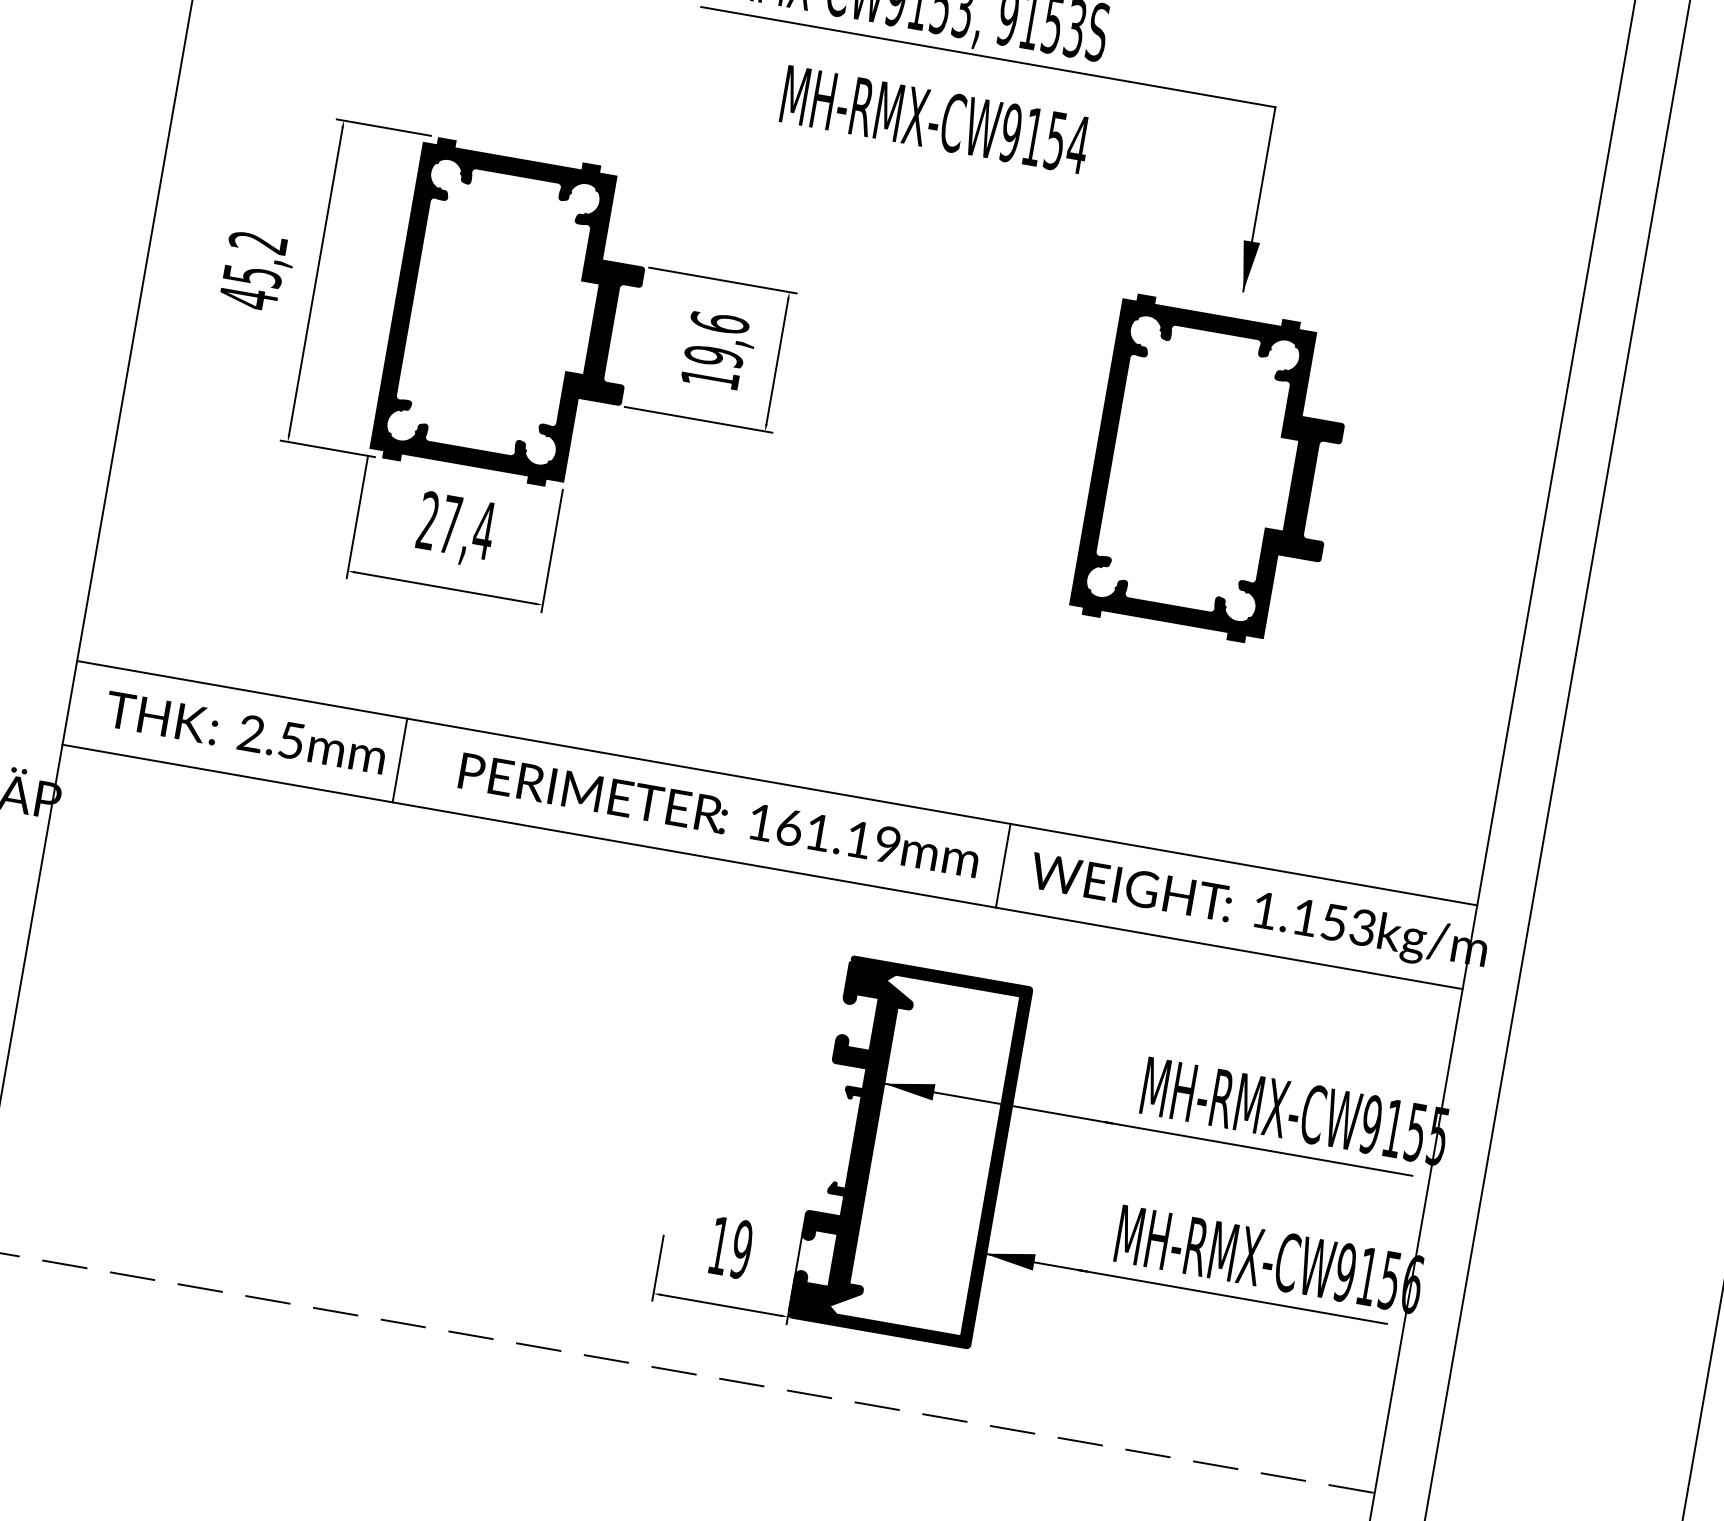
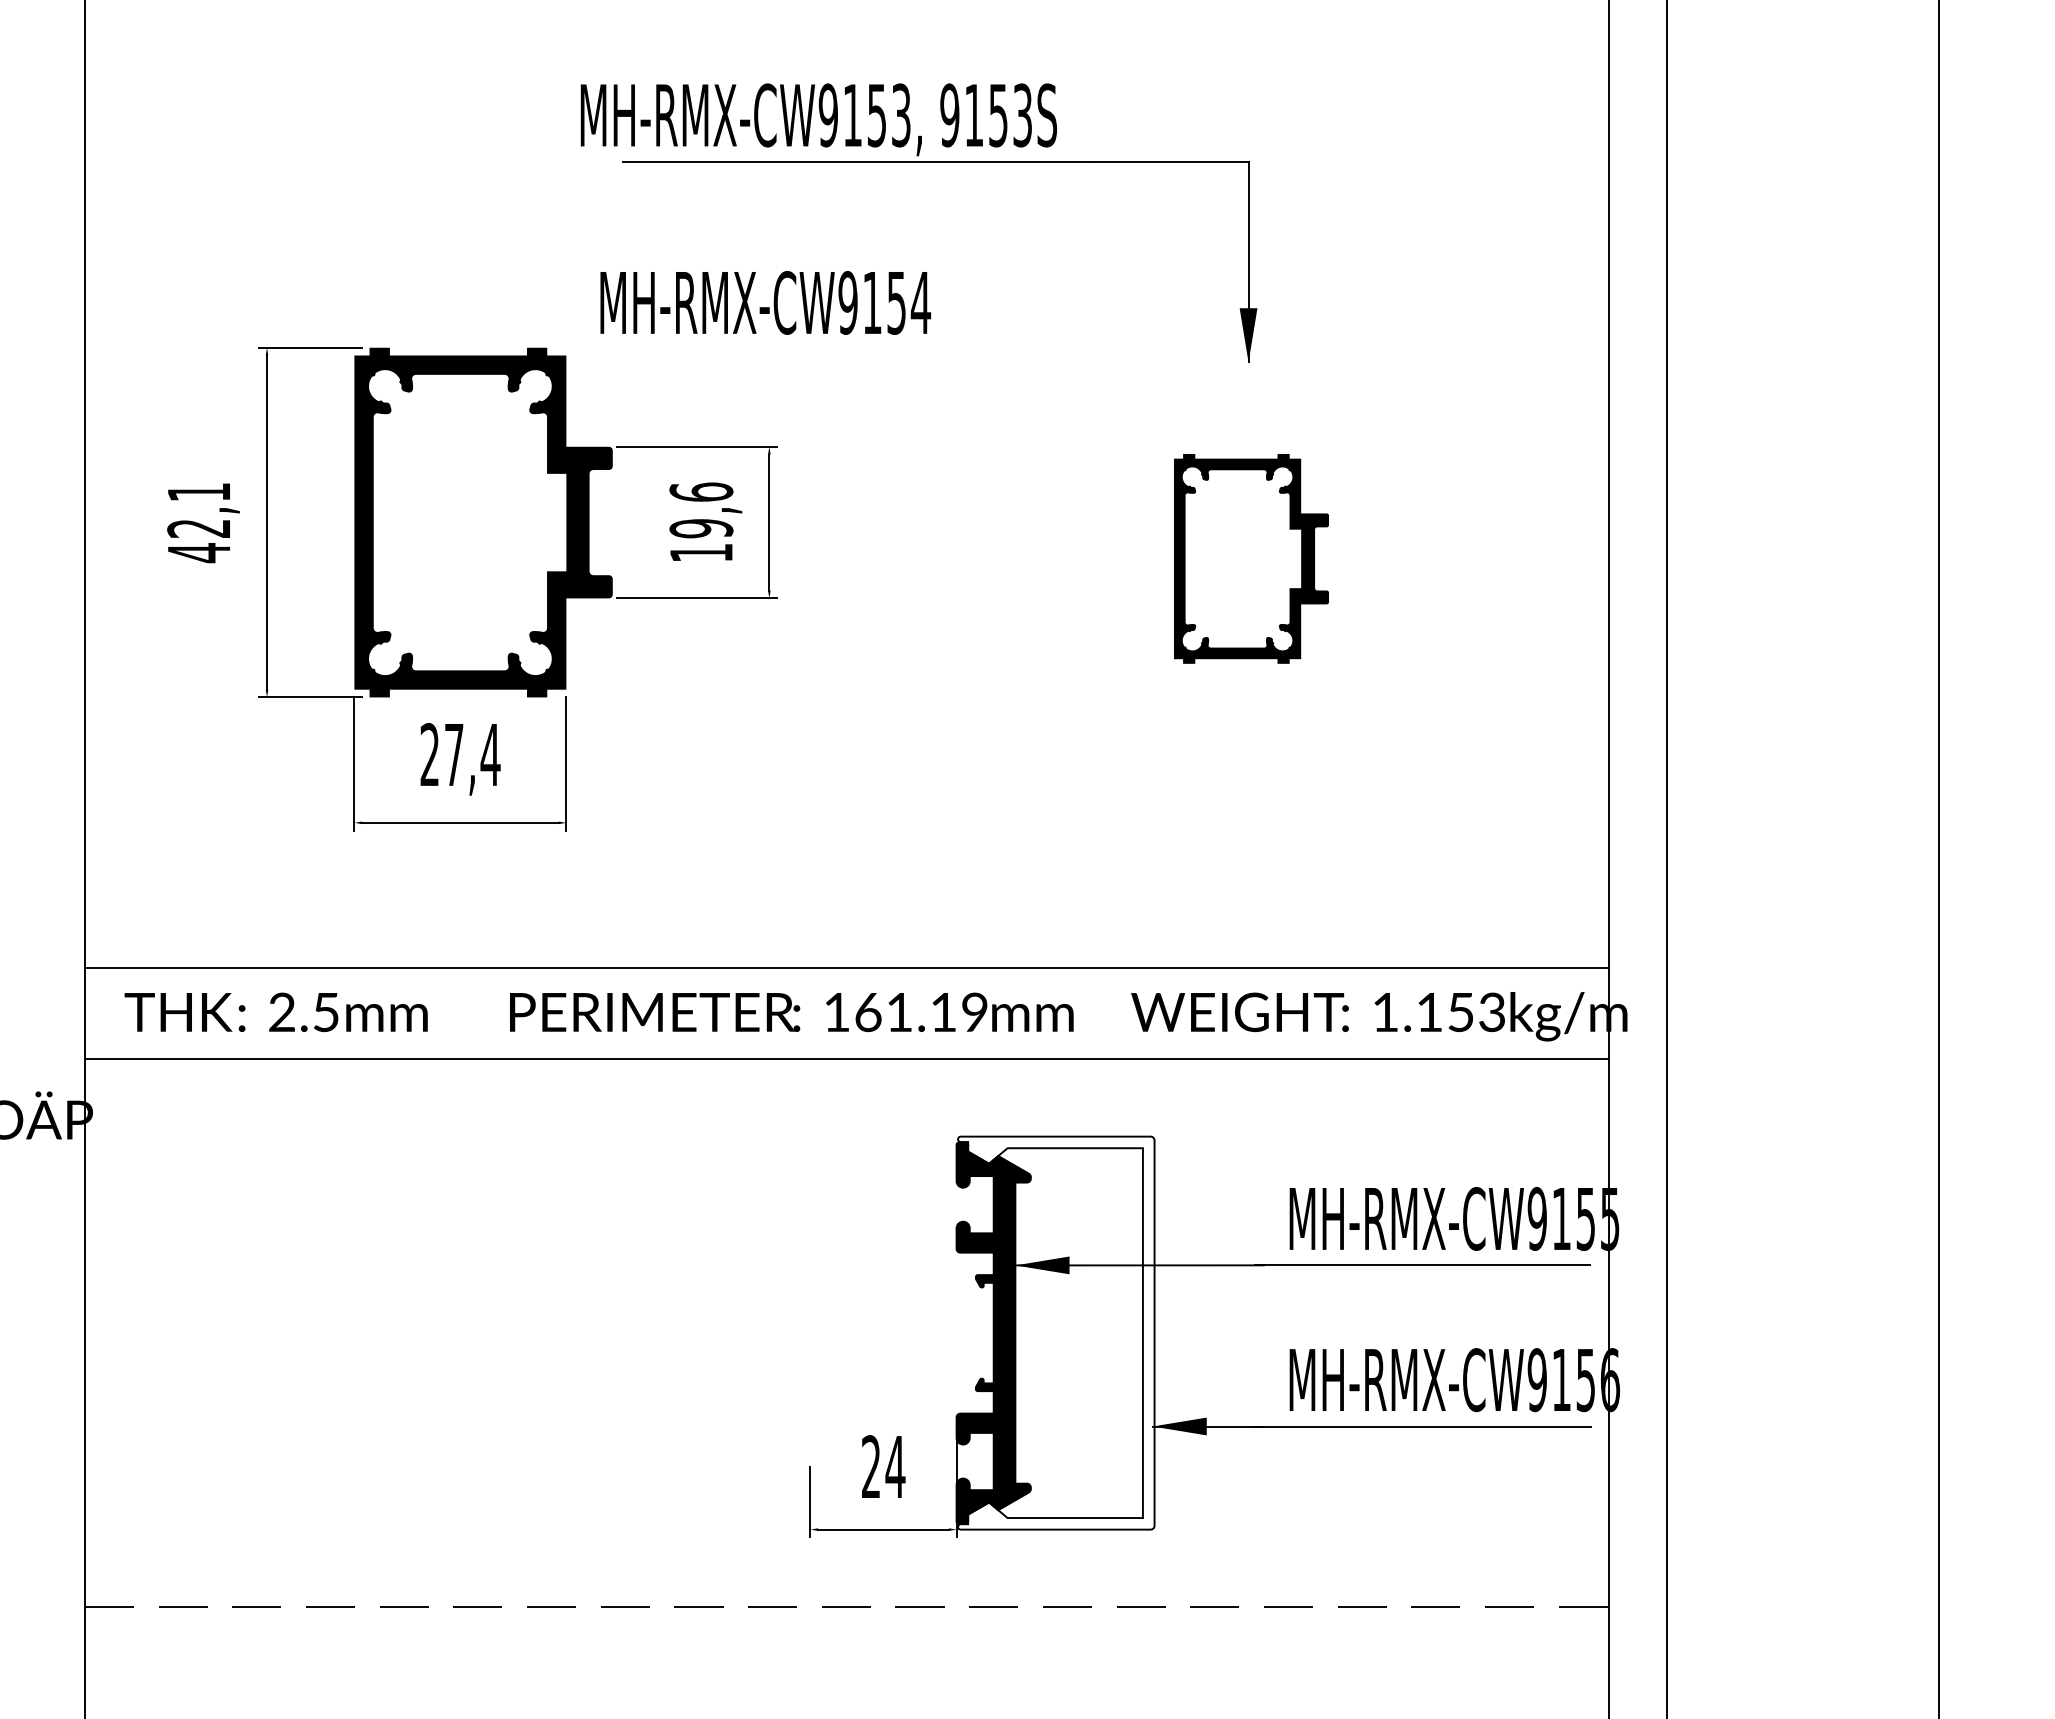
text: (935, 119) -> (765, 302), moved
text: (255, 259) -> (199, 510), 45,2 -> 42,1
part: (1214, 472) -> (1251, 558), size x0.6
line: (400, 759) -> (444, 1012), removed
line: (1003, 864) -> (1100, 1012), removed
fill: (911, 1151) -> (1056, 1332), removed
text: (730, 1248) -> (883, 1467), 19 -> 24

